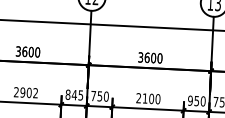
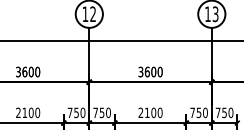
text: (29, 92) -> (31, 112), 2902 -> 2100
text: (74, 94) -> (76, 112), 845 -> 750
text: (190, 100) -> (192, 112), 950 -> 750

